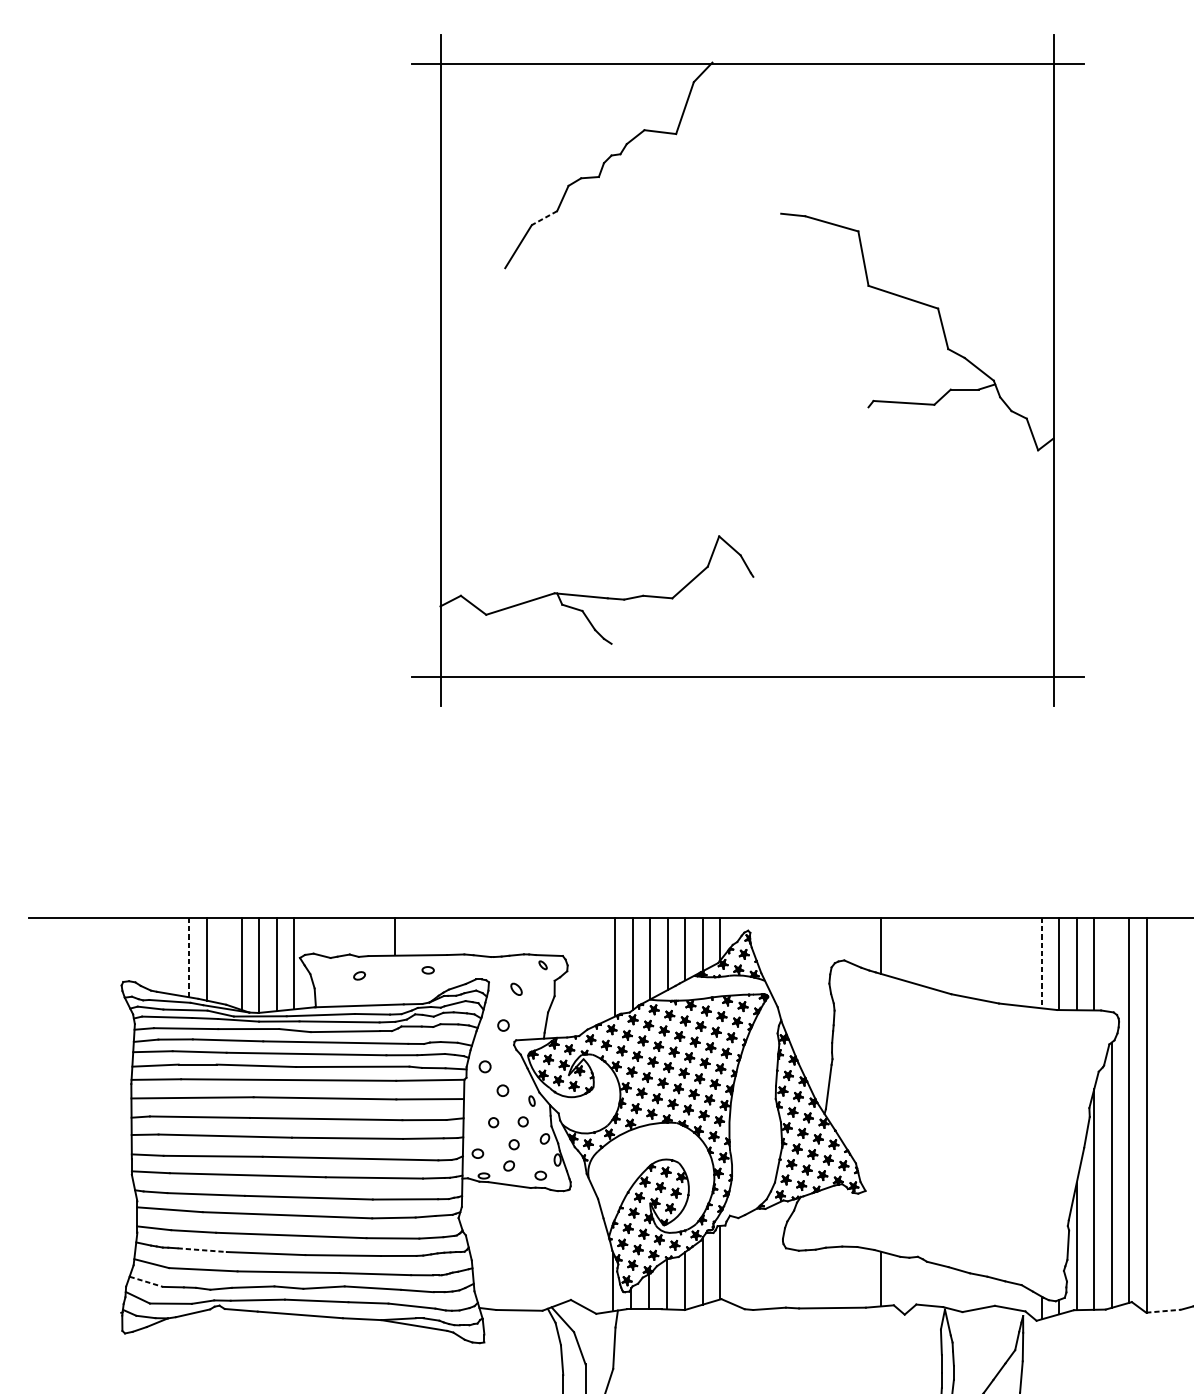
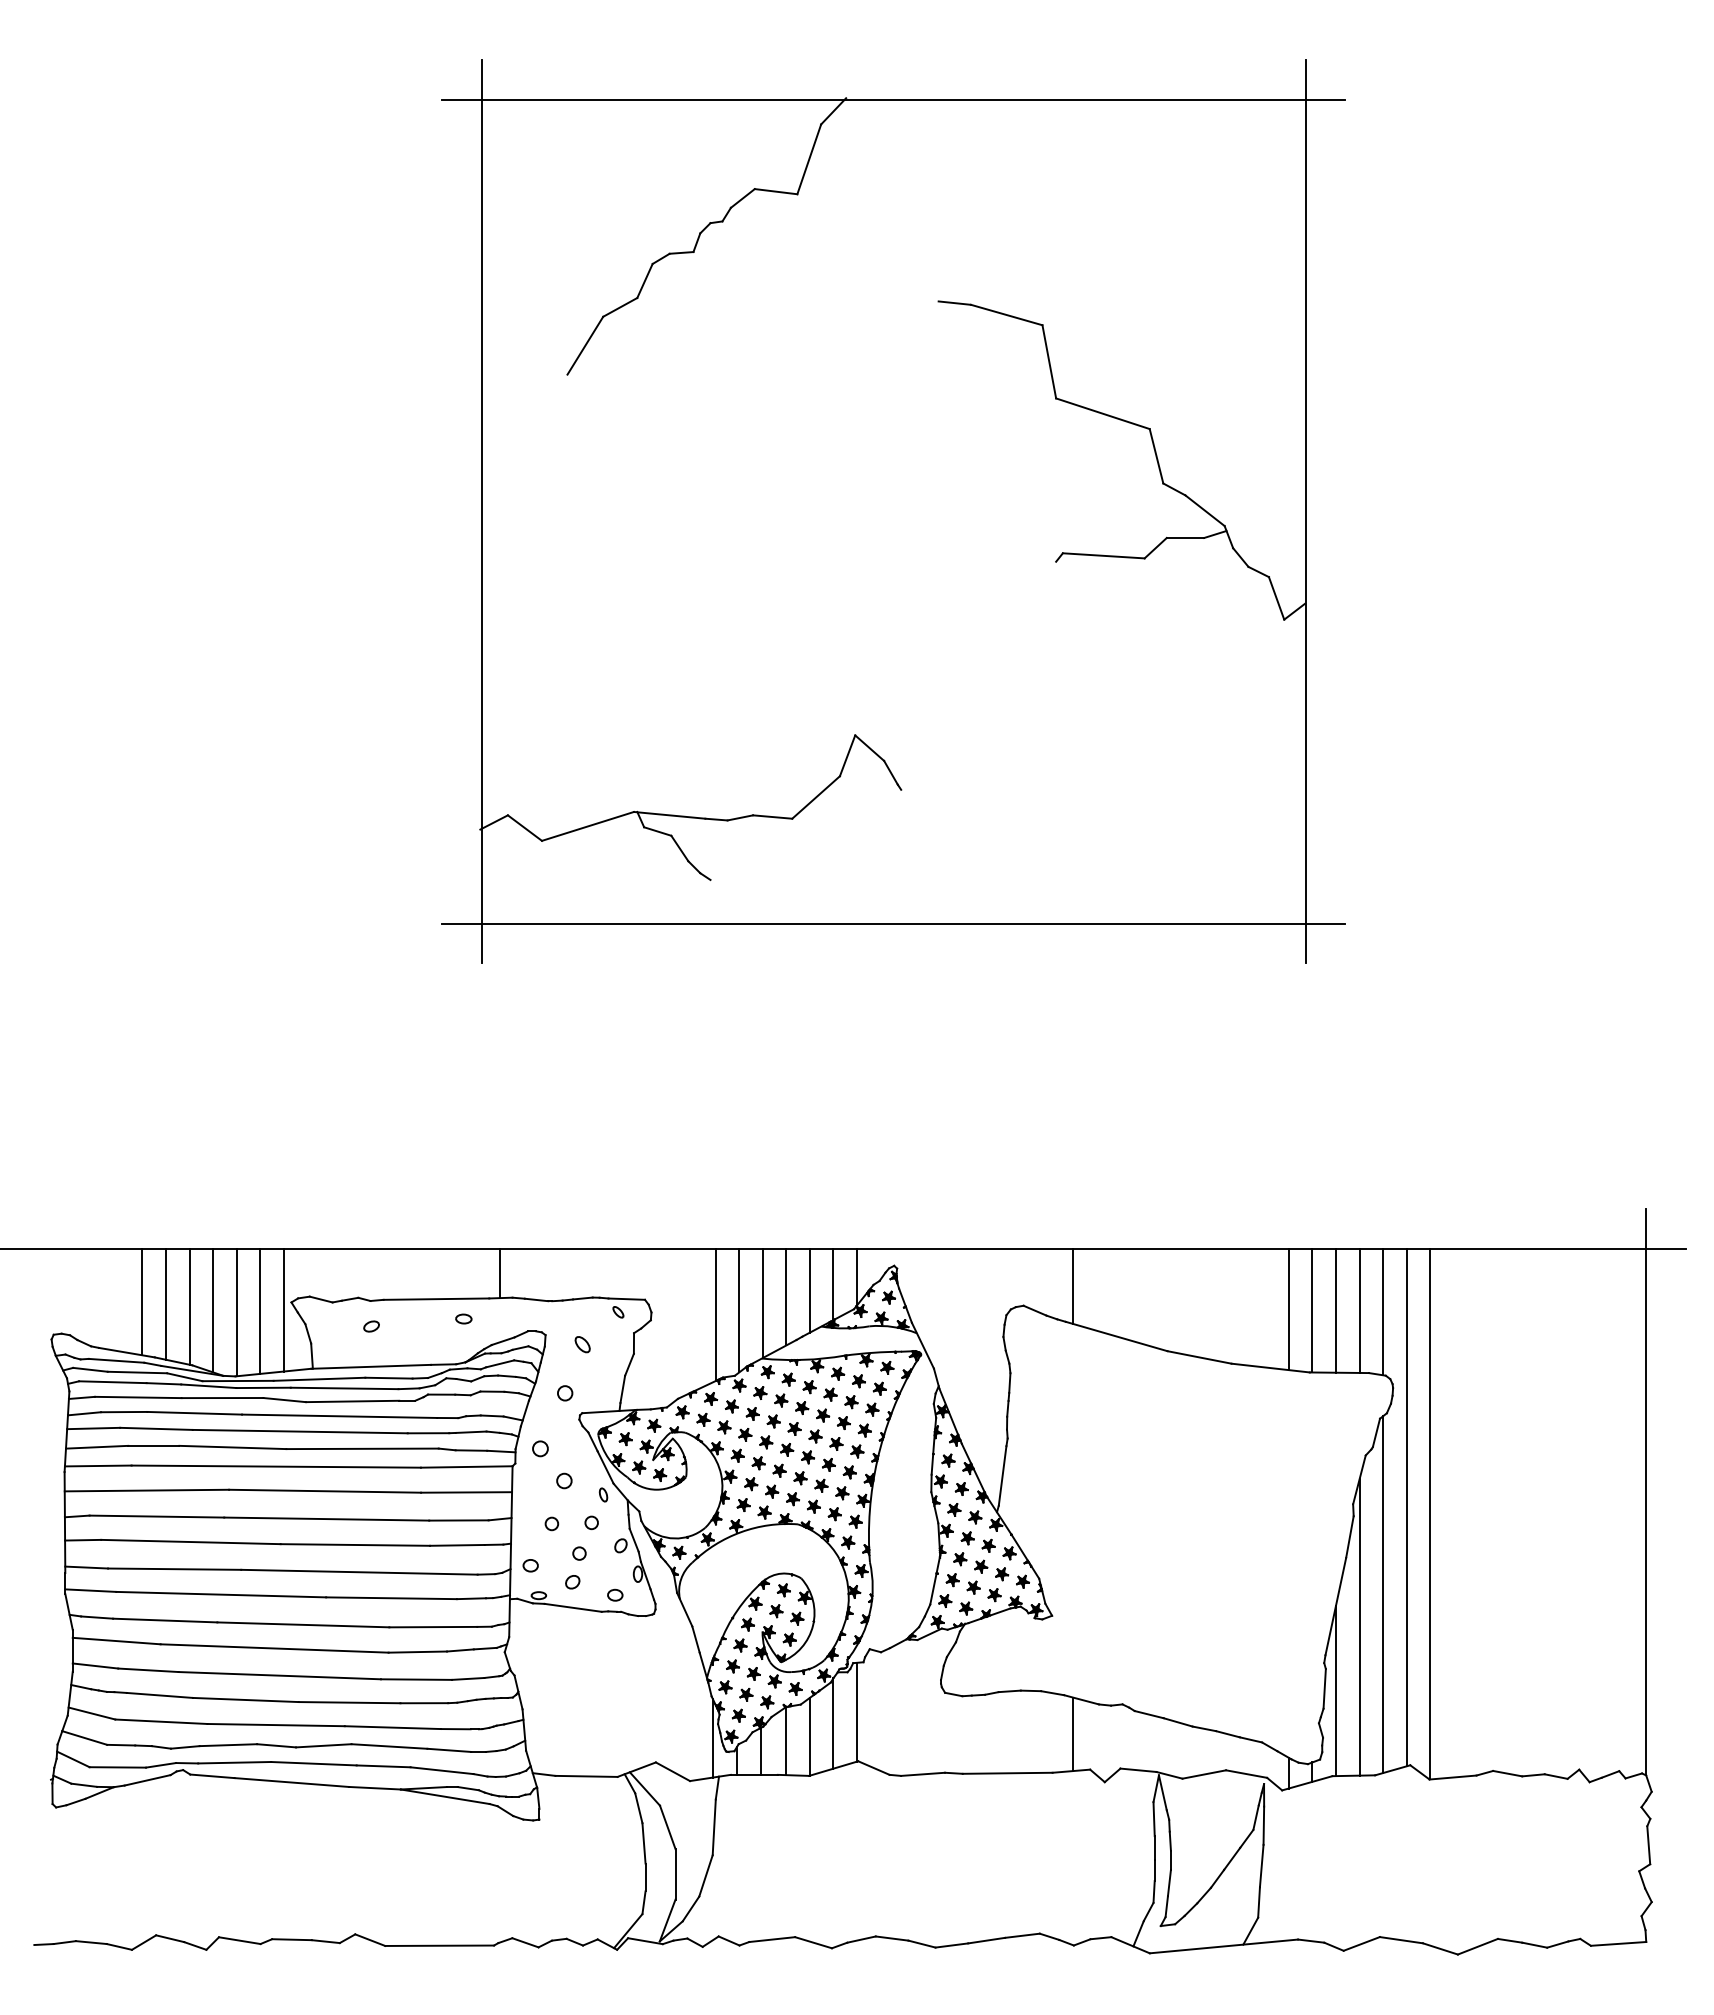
line: (543, 218) -> (619, 307), dashed -> solid
line: (394, 936) -> (499, 1273), moved
line: (189, 958) -> (142, 1302), dashed -> solid
line: (224, 961) -> (189, 1306), added
line: (1041, 963) -> (1288, 1309), dashed -> solid
line: (1111, 964) -> (1383, 1311), added
line: (202, 1250) -> (160, 1695), dashed -> solid
line: (146, 1282) -> (85, 1738), dashed -> solid
line: (1163, 1311) -> (1453, 1777), dashed -> solid

